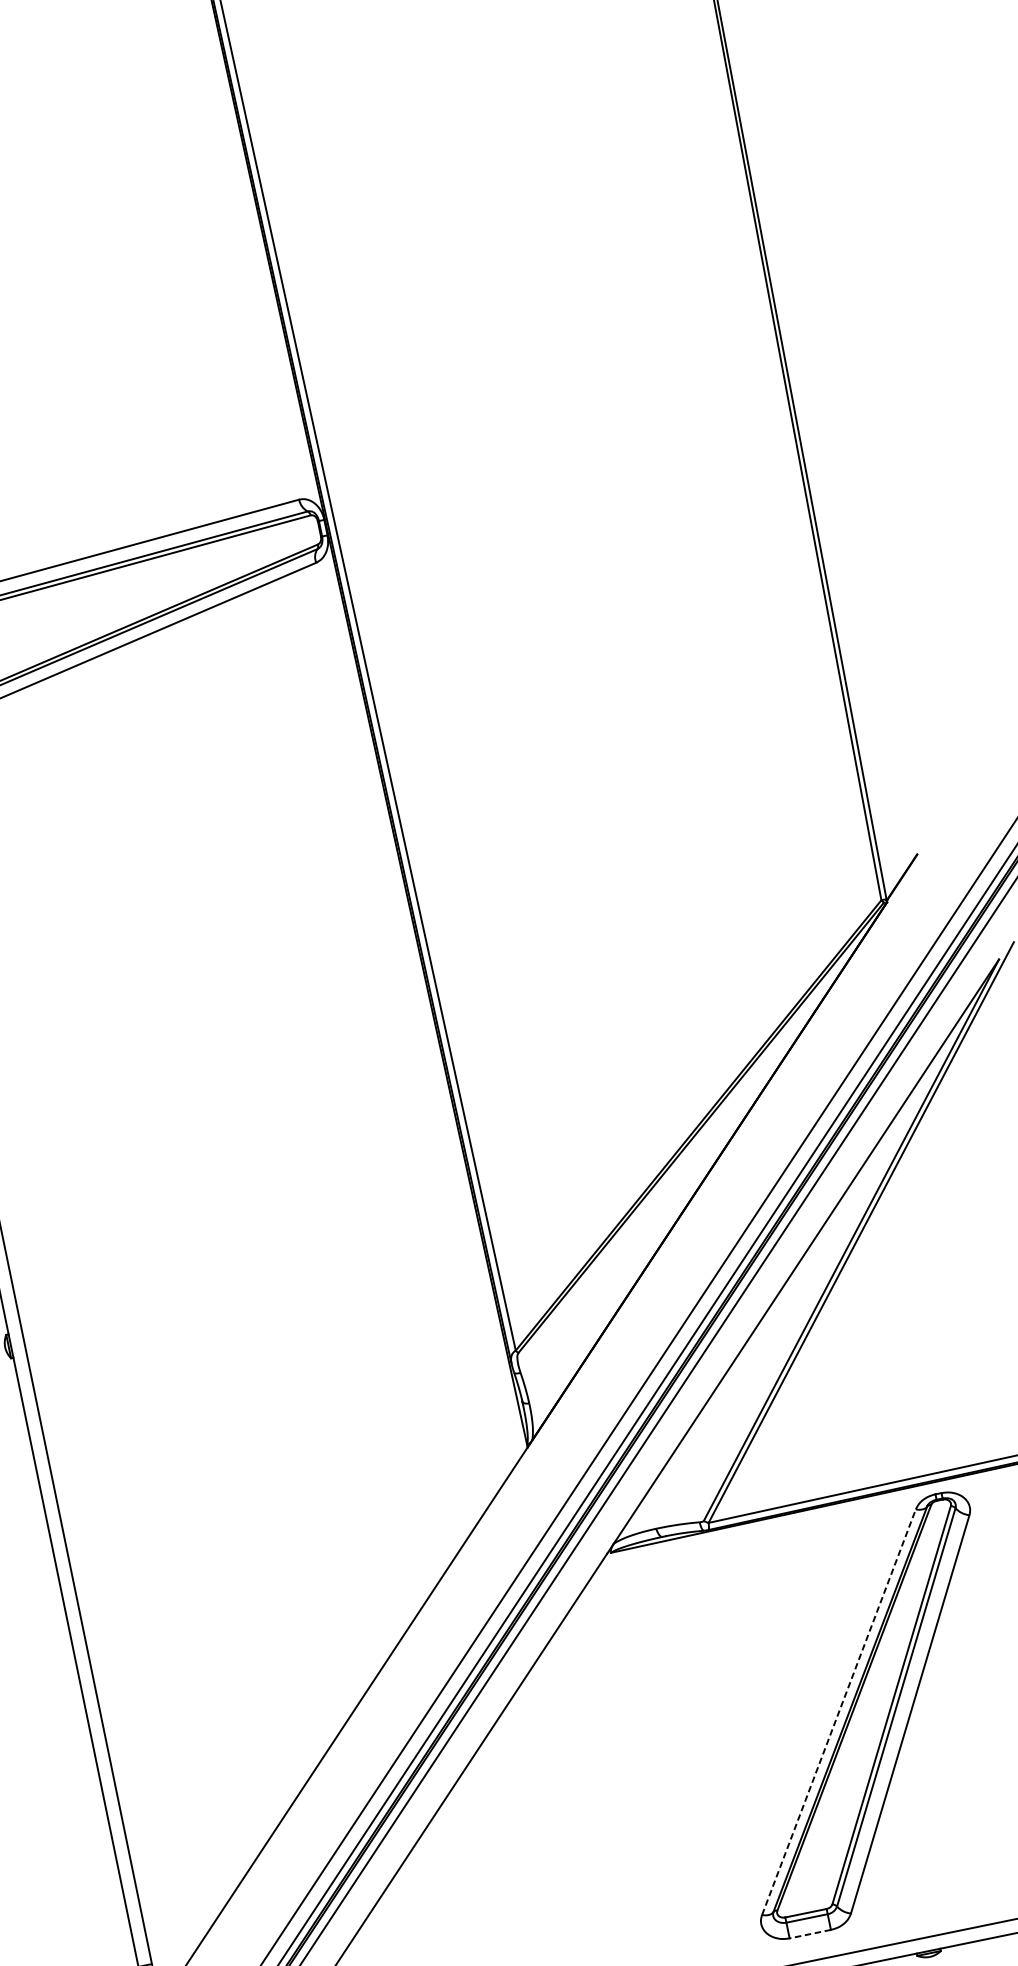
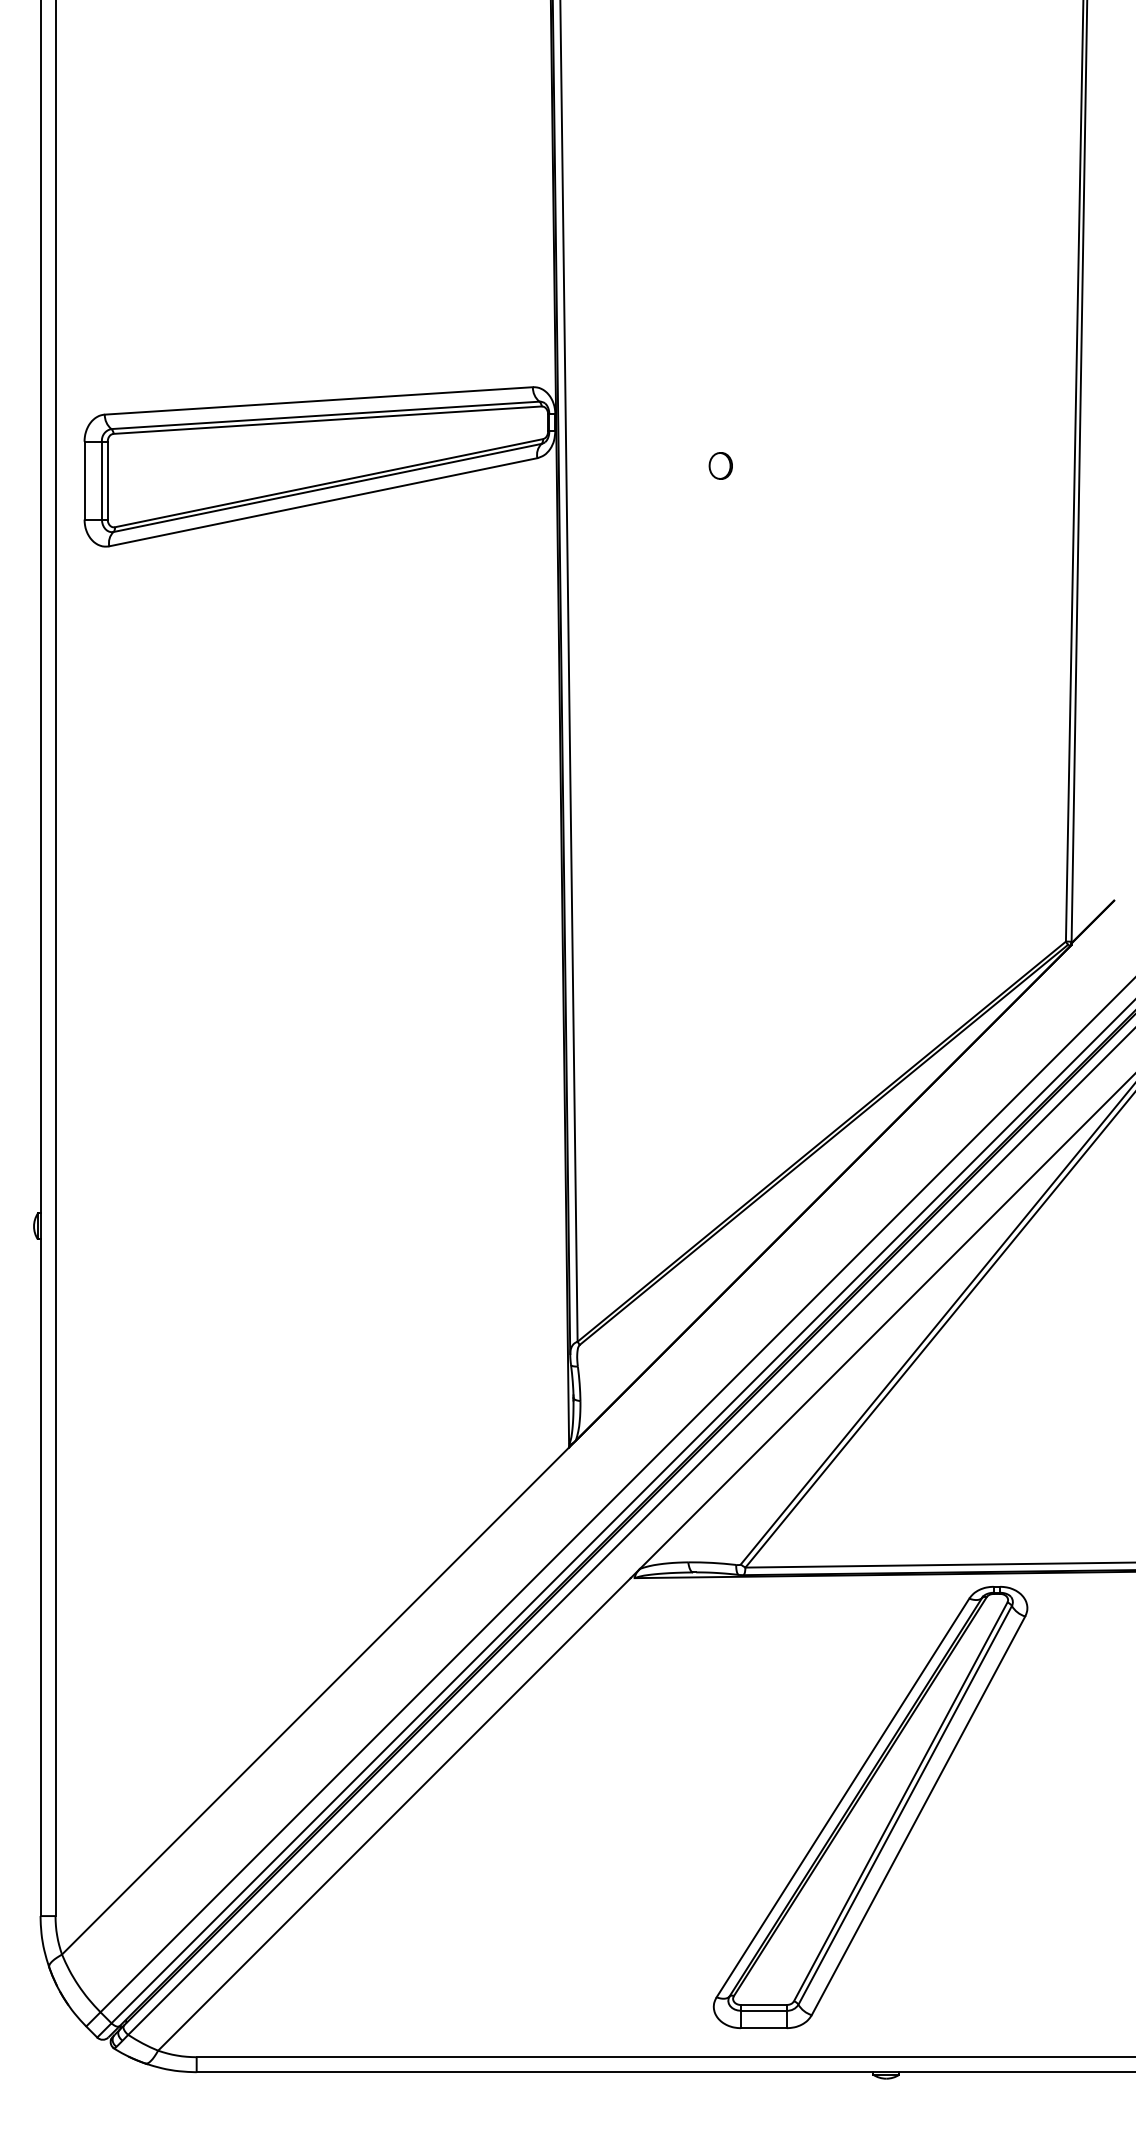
part: (482, 535) -> (720, 465), added
line: (839, 1711) -> (843, 1797), dashed -> solid
line: (809, 1934) -> (763, 2028), dashed -> solid

